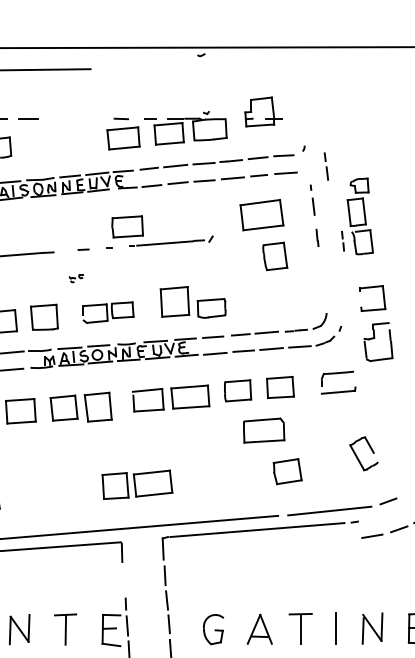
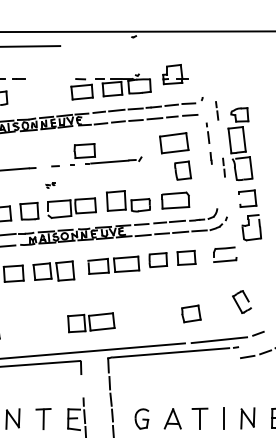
part: (356, 215) -> (237, 143), size x1.43
part: (107, 311) -> (71, 207), size x1.43
part: (263, 430) -> (175, 200), moved

